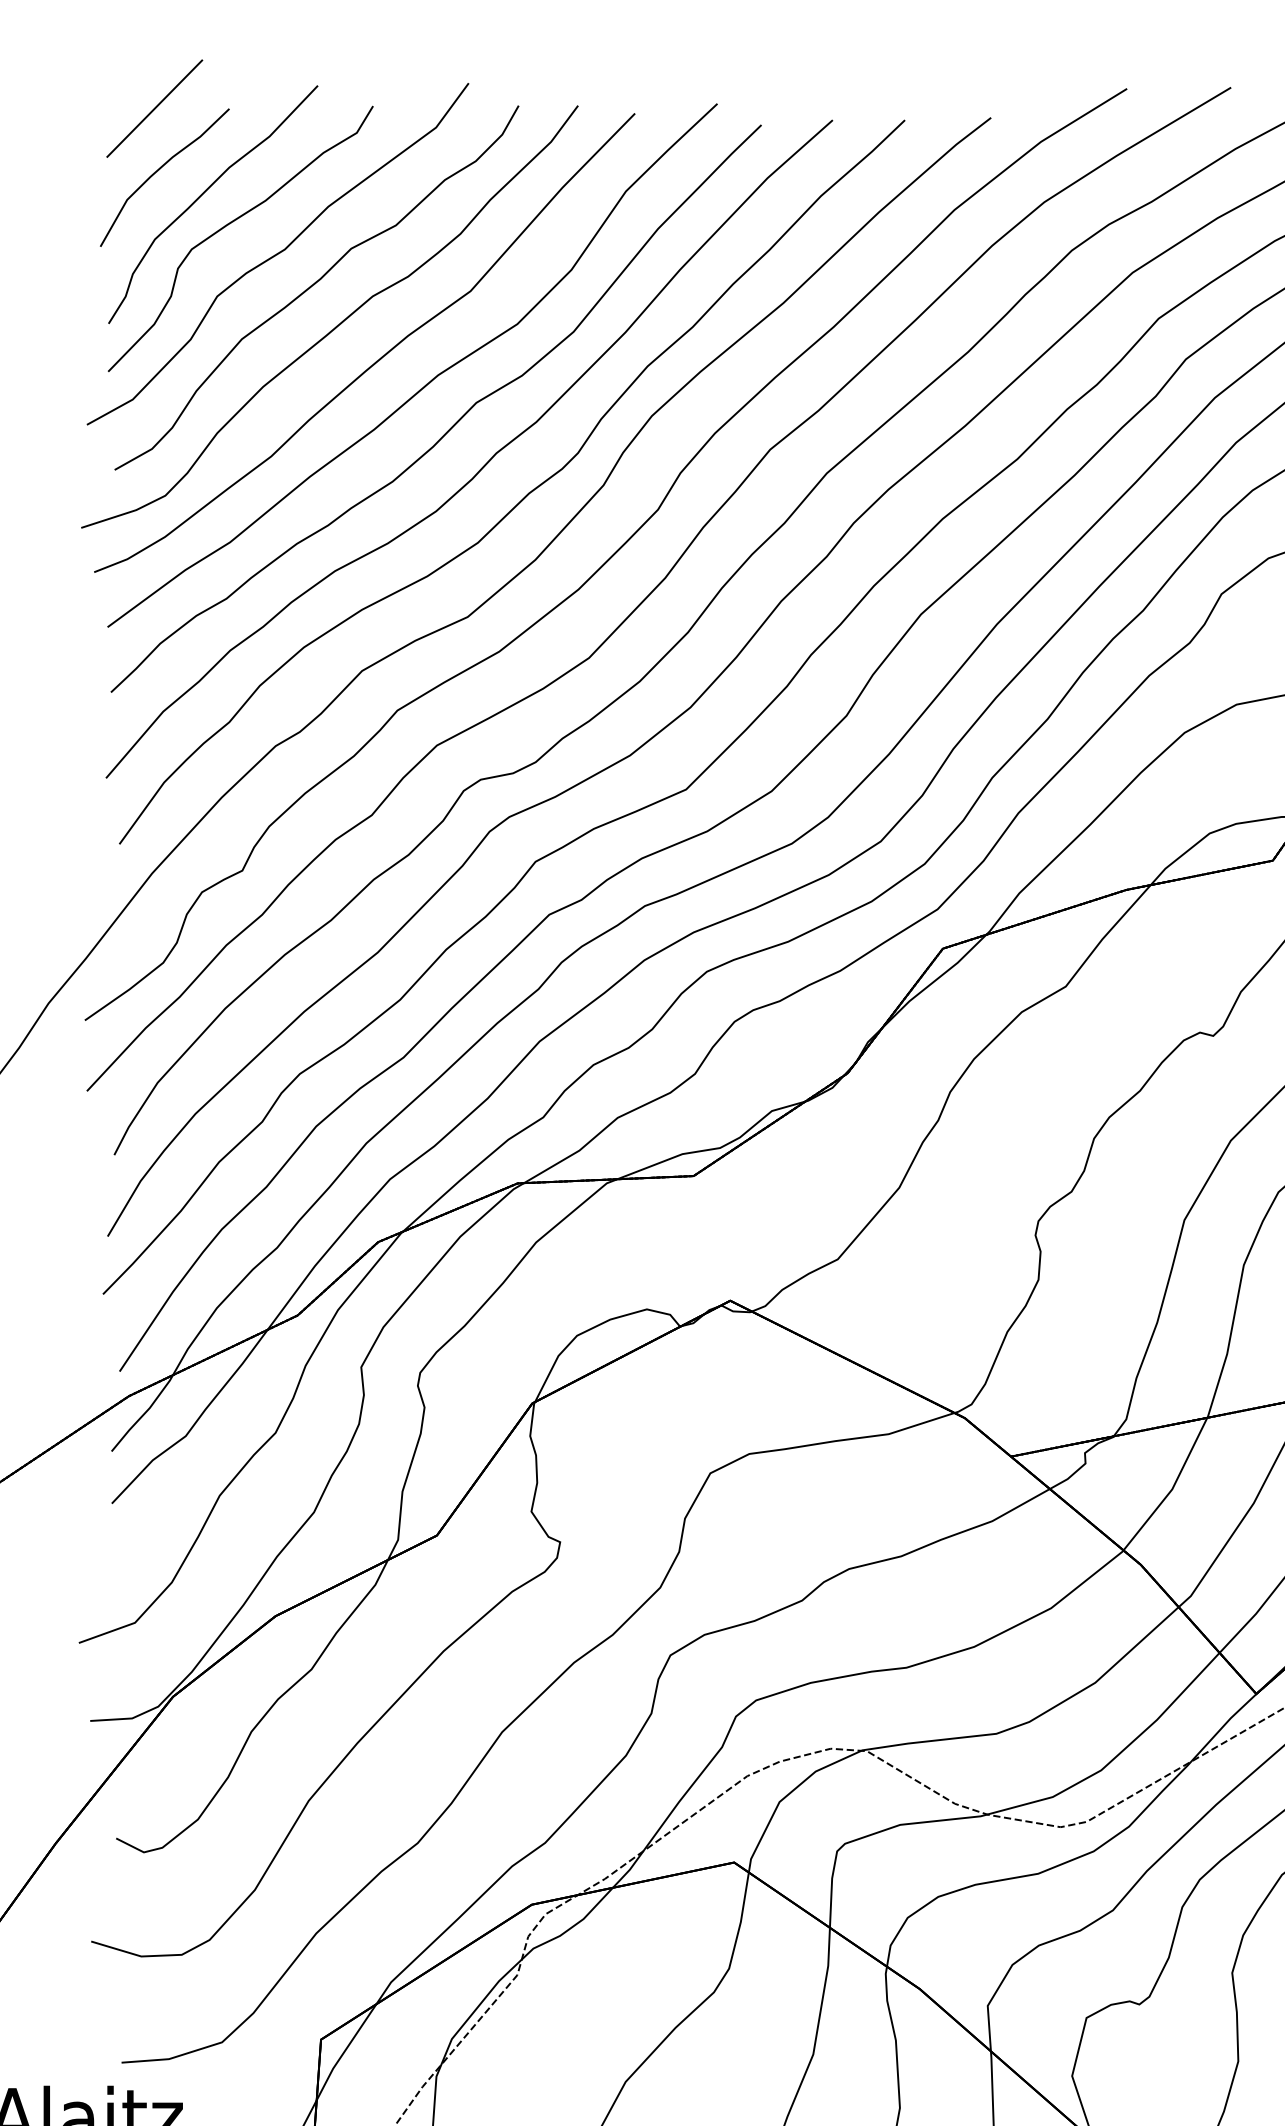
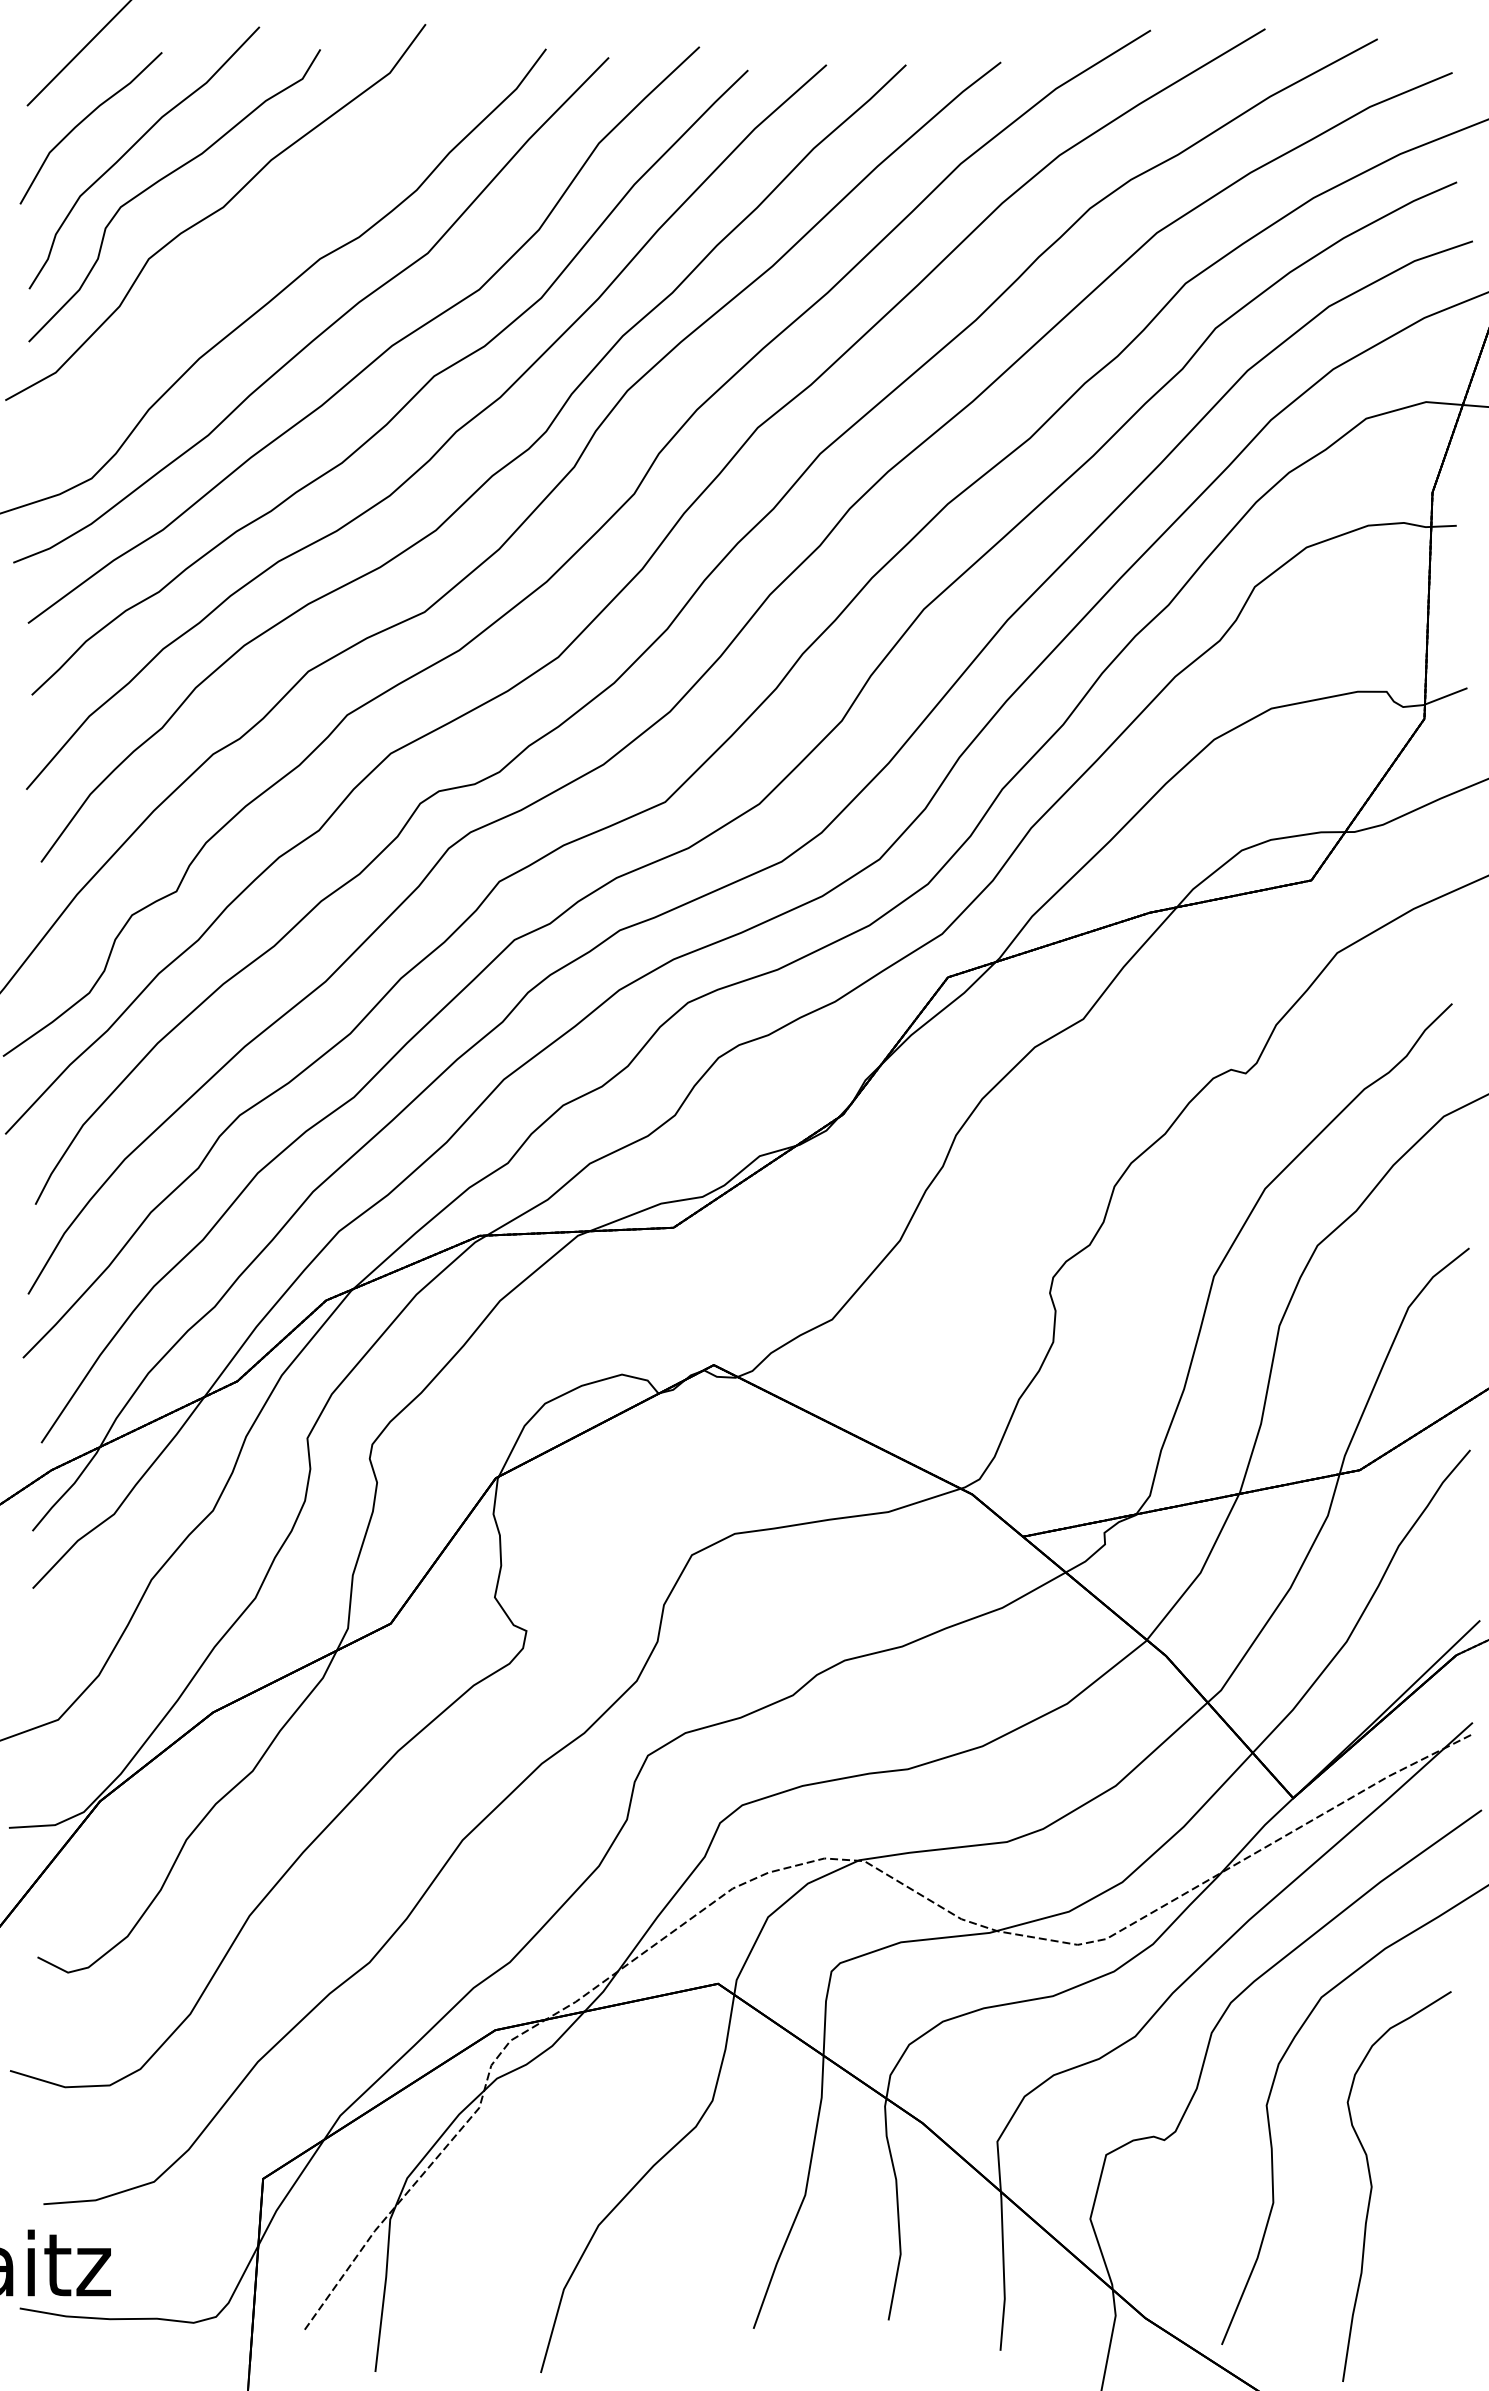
curve: (315, 284) -> (257, 245), removed

